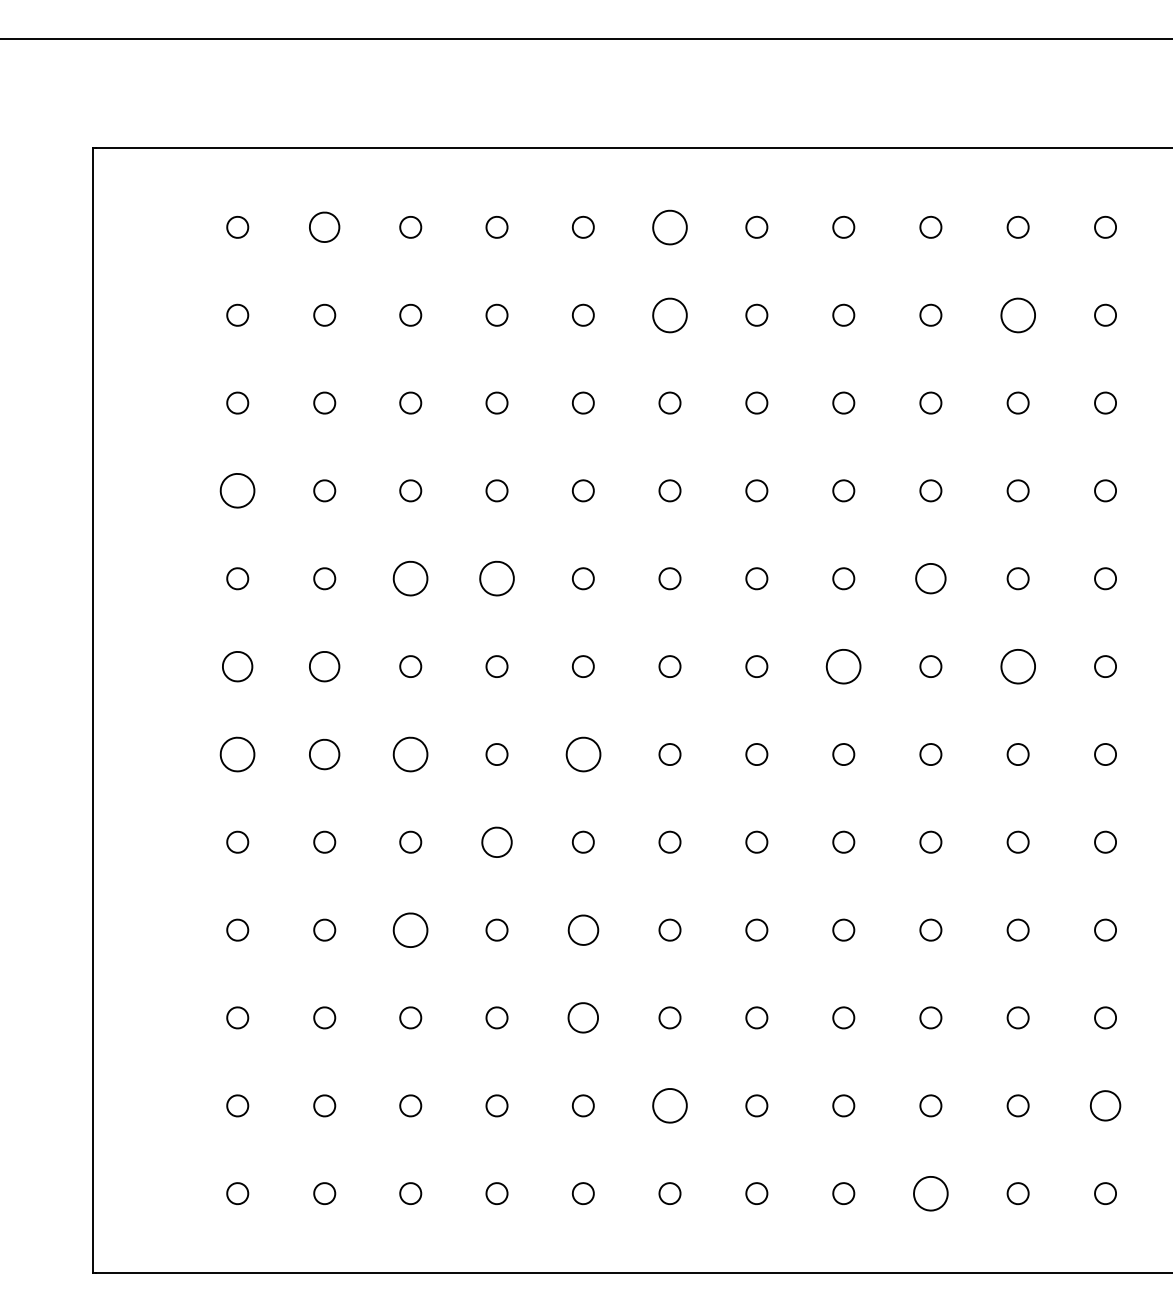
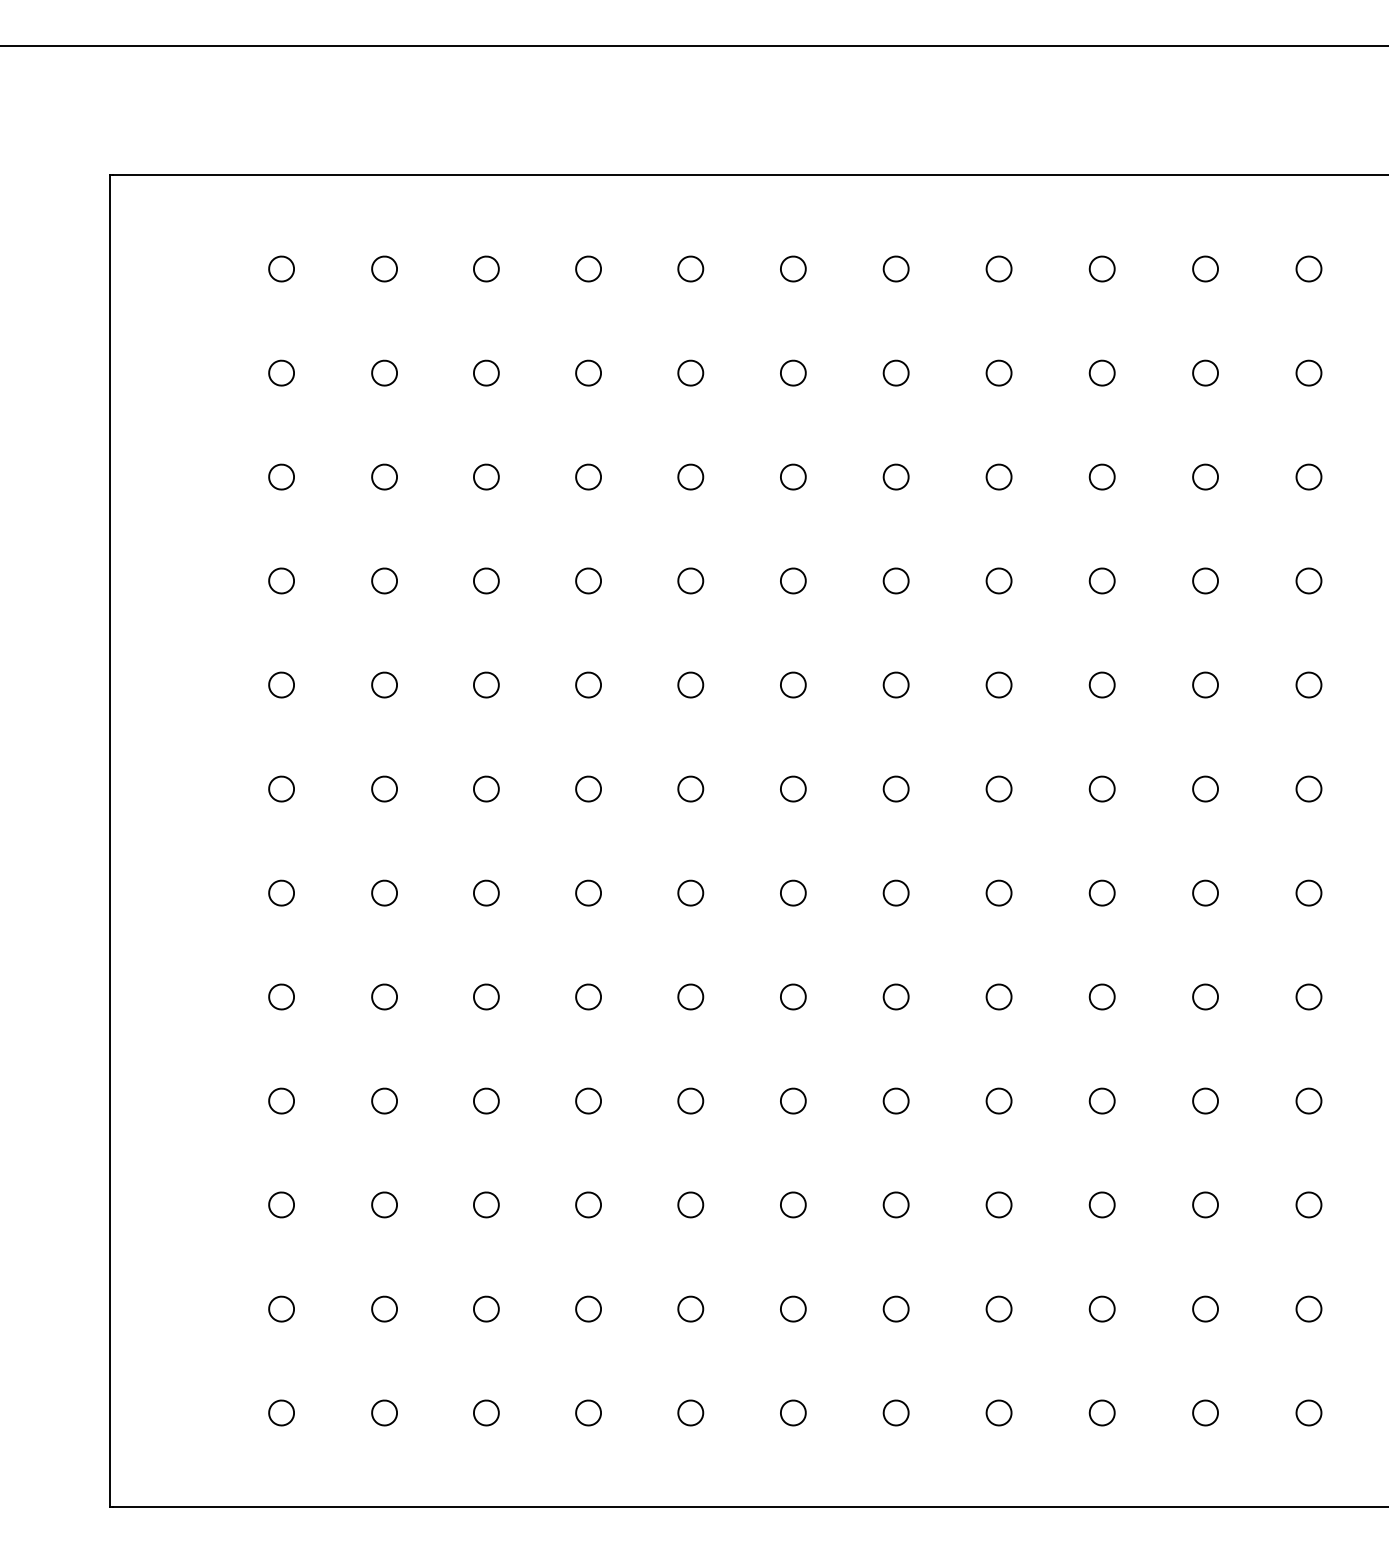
part: (669, 226) -> (792, 268), size x0.62
part: (324, 227) -> (384, 269), size x0.71
part: (669, 314) -> (792, 372), size x0.62
part: (1017, 314) -> (1204, 372), size x0.62
part: (237, 490) -> (281, 580), size x0.62
part: (410, 578) -> (486, 684), size x0.62
part: (496, 578) -> (587, 684), size x0.62
part: (930, 578) -> (1101, 684), size x0.71
part: (237, 666) -> (281, 788), size x0.71
part: (324, 666) -> (384, 788), size x0.71
part: (843, 666) -> (998, 788), size x0.62
part: (1017, 666) -> (1204, 788), size x0.62
part: (237, 754) -> (281, 893), size x0.62
part: (324, 754) -> (384, 893), size x0.71
part: (410, 754) -> (486, 893), size x0.62
part: (582, 754) -> (689, 893), size x0.62
part: (496, 841) -> (587, 996), size x0.71
part: (410, 929) -> (486, 1100), size x0.62
part: (582, 929) -> (689, 1100), size x0.71
part: (583, 1017) -> (690, 1204), size x0.71
part: (669, 1105) -> (792, 1308), size x0.62
part: (1105, 1105) -> (1308, 1308), size x0.71
part: (930, 1193) -> (1101, 1412), size x0.62

